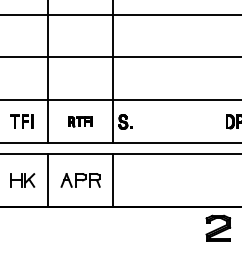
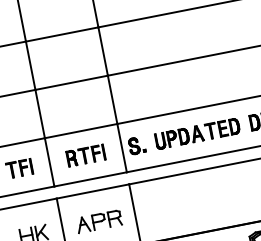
part: (80, 121) -> (85, 155), size x1.43
part: (178, 121) -> (196, 133), added

